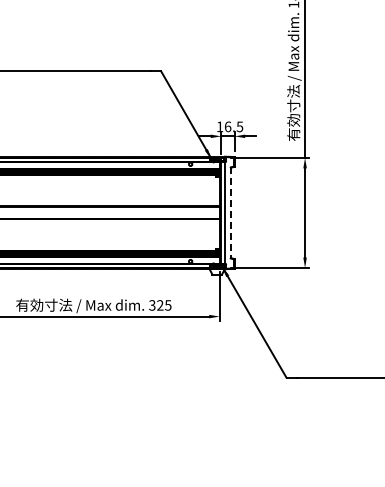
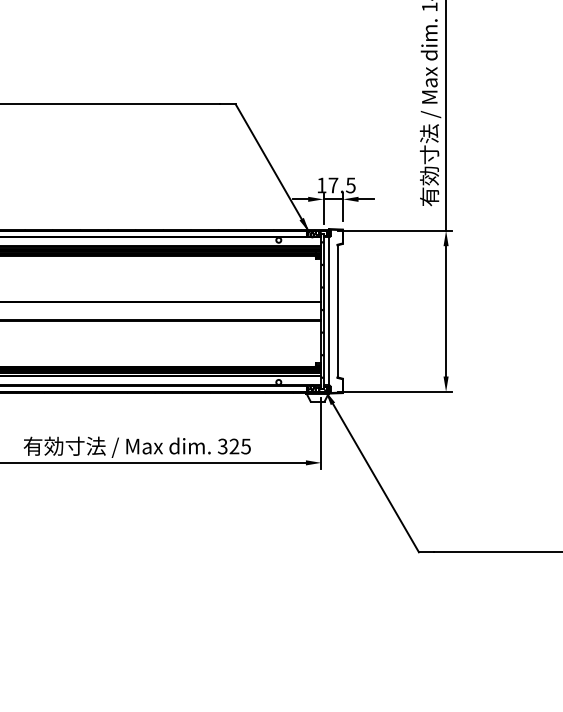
text: (227, 126) -> (332, 184), 16.5 -> 17.5
line: (230, 212) -> (337, 310), dashed -> solid

